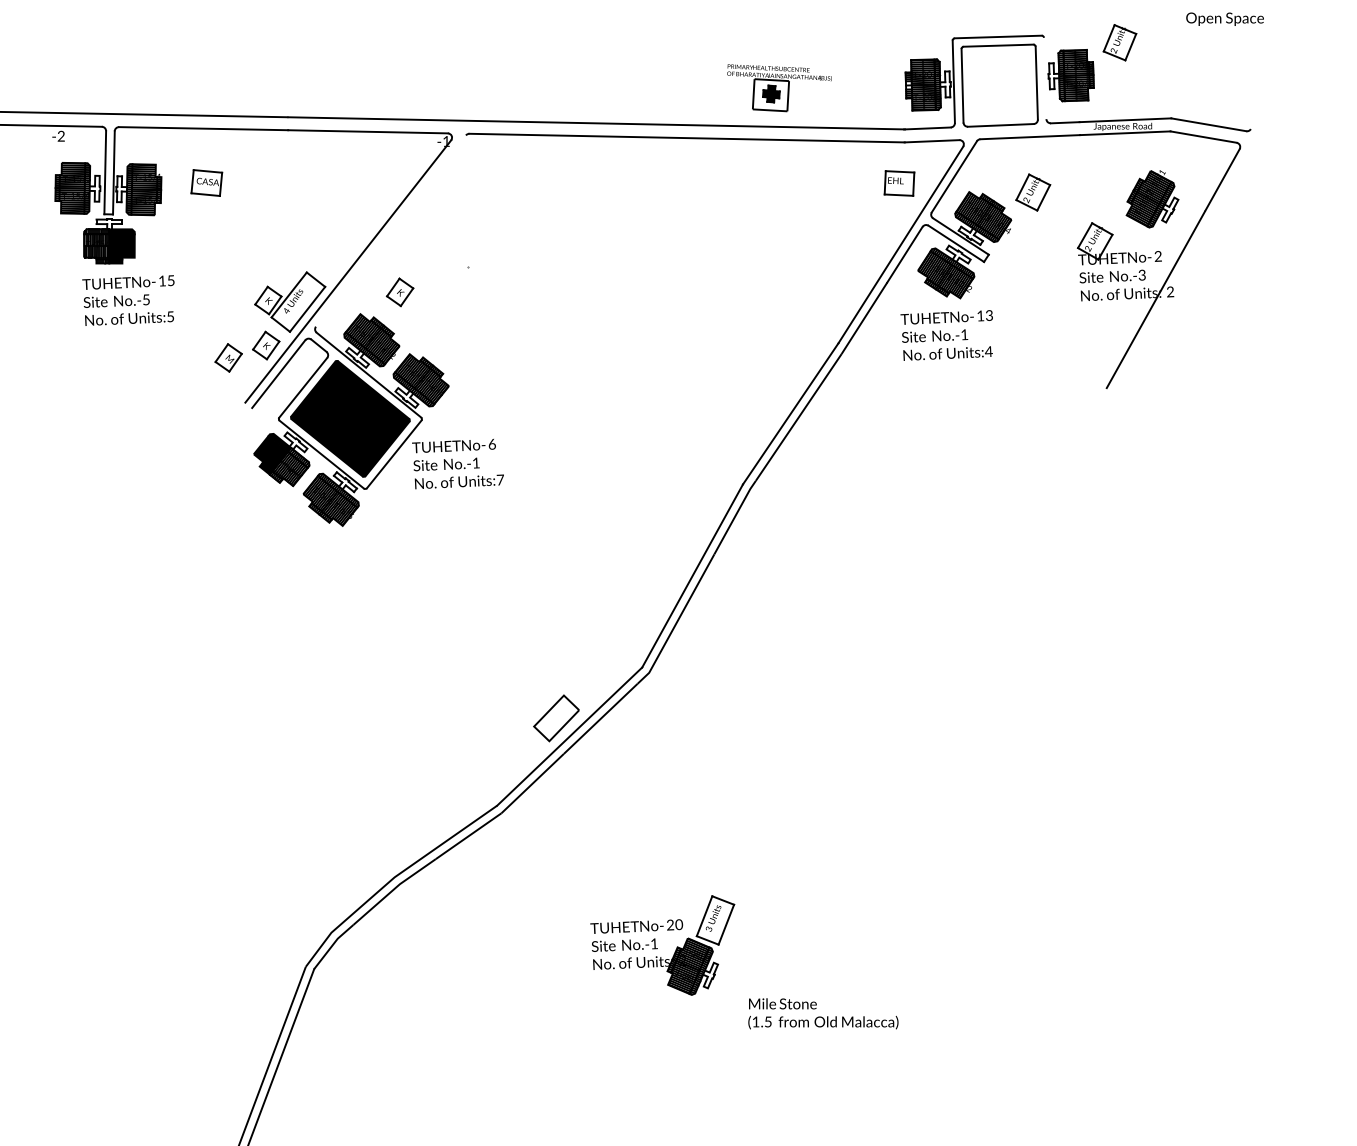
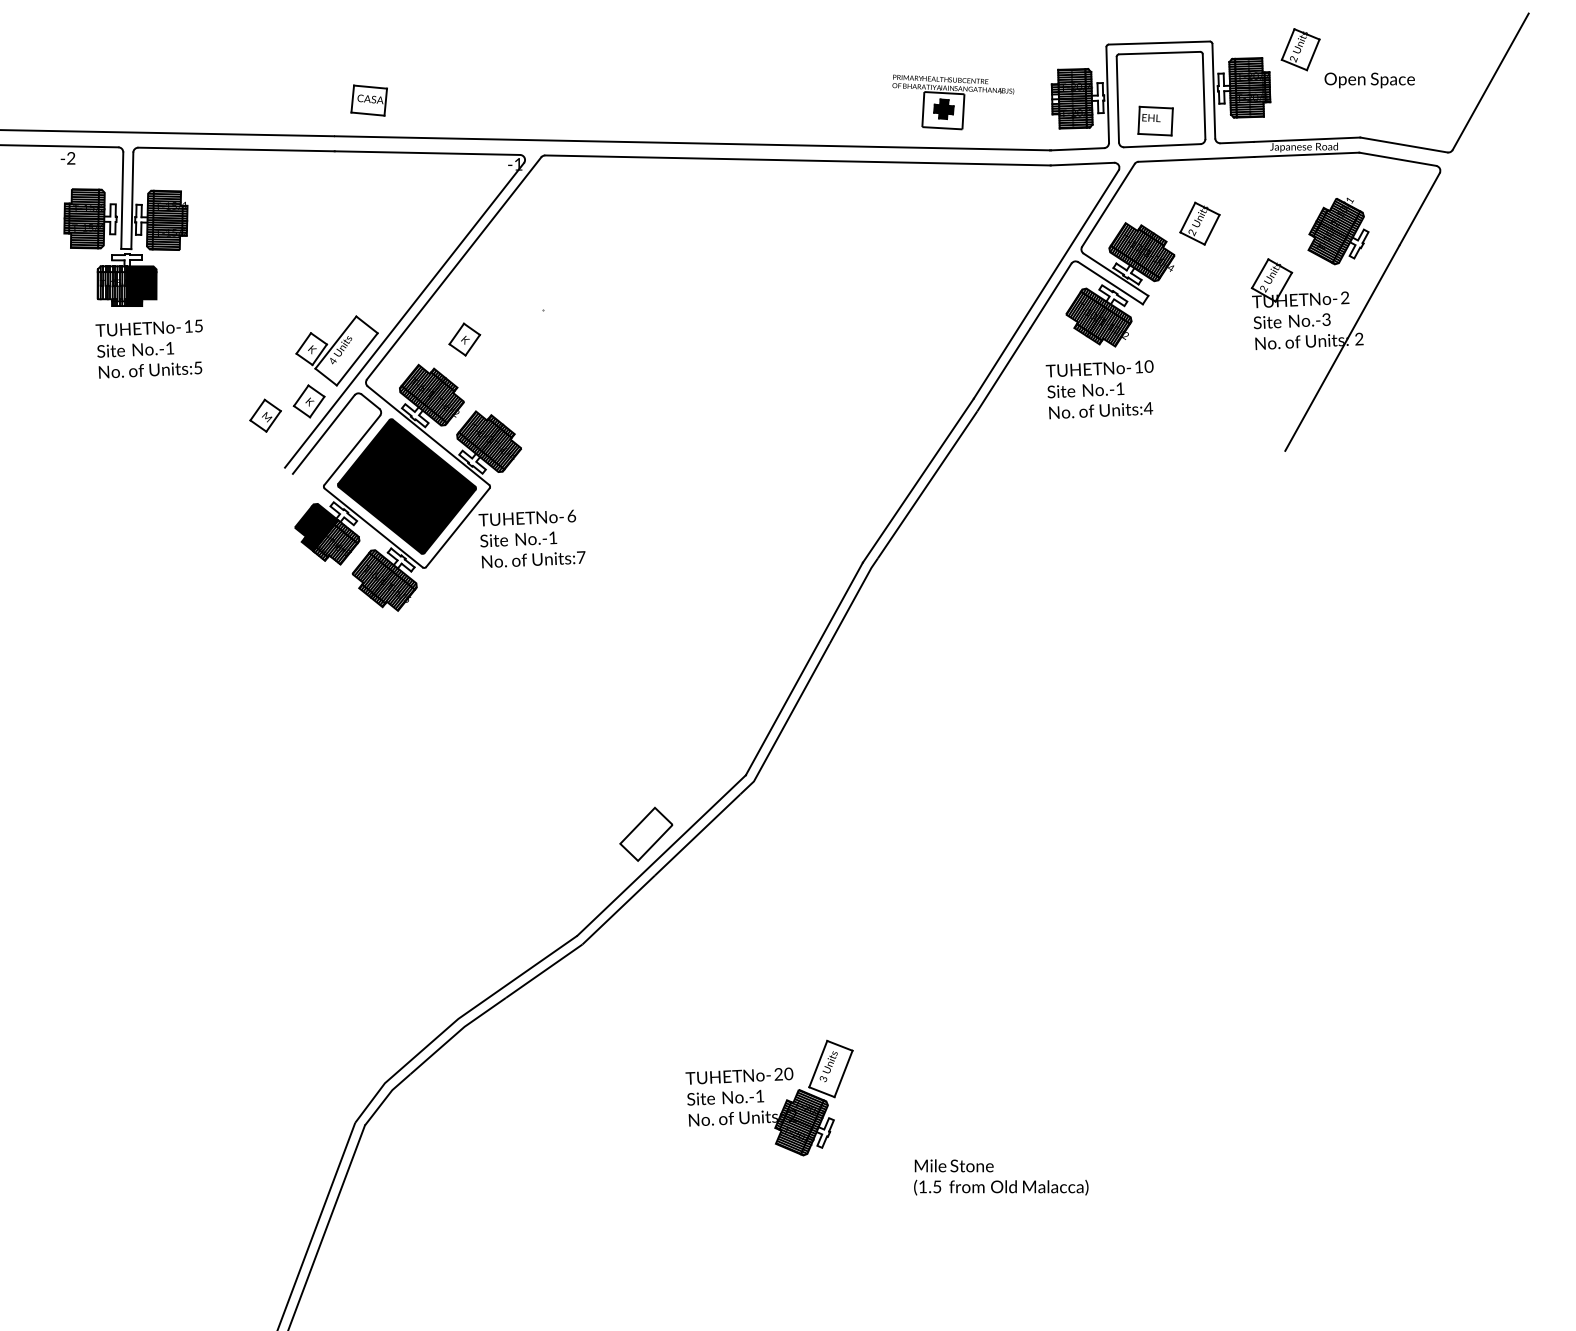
text: (1224, 19) -> (1369, 80), moved
line: (1283, 70) -> (1490, 81), added
line: (1044, 77) -> (1213, 90), added
part: (779, 88) -> (953, 102), moved
part: (206, 182) -> (368, 100), moved
part: (899, 182) -> (1155, 120), moved
line: (391, 231) -> (454, 268), added
text: (146, 299) -> (170, 347), No.-5 -> No.-1
text: (988, 315) -> (1148, 366), 13 -> 10
text: (823, 1013) -> (1001, 1177), moved

